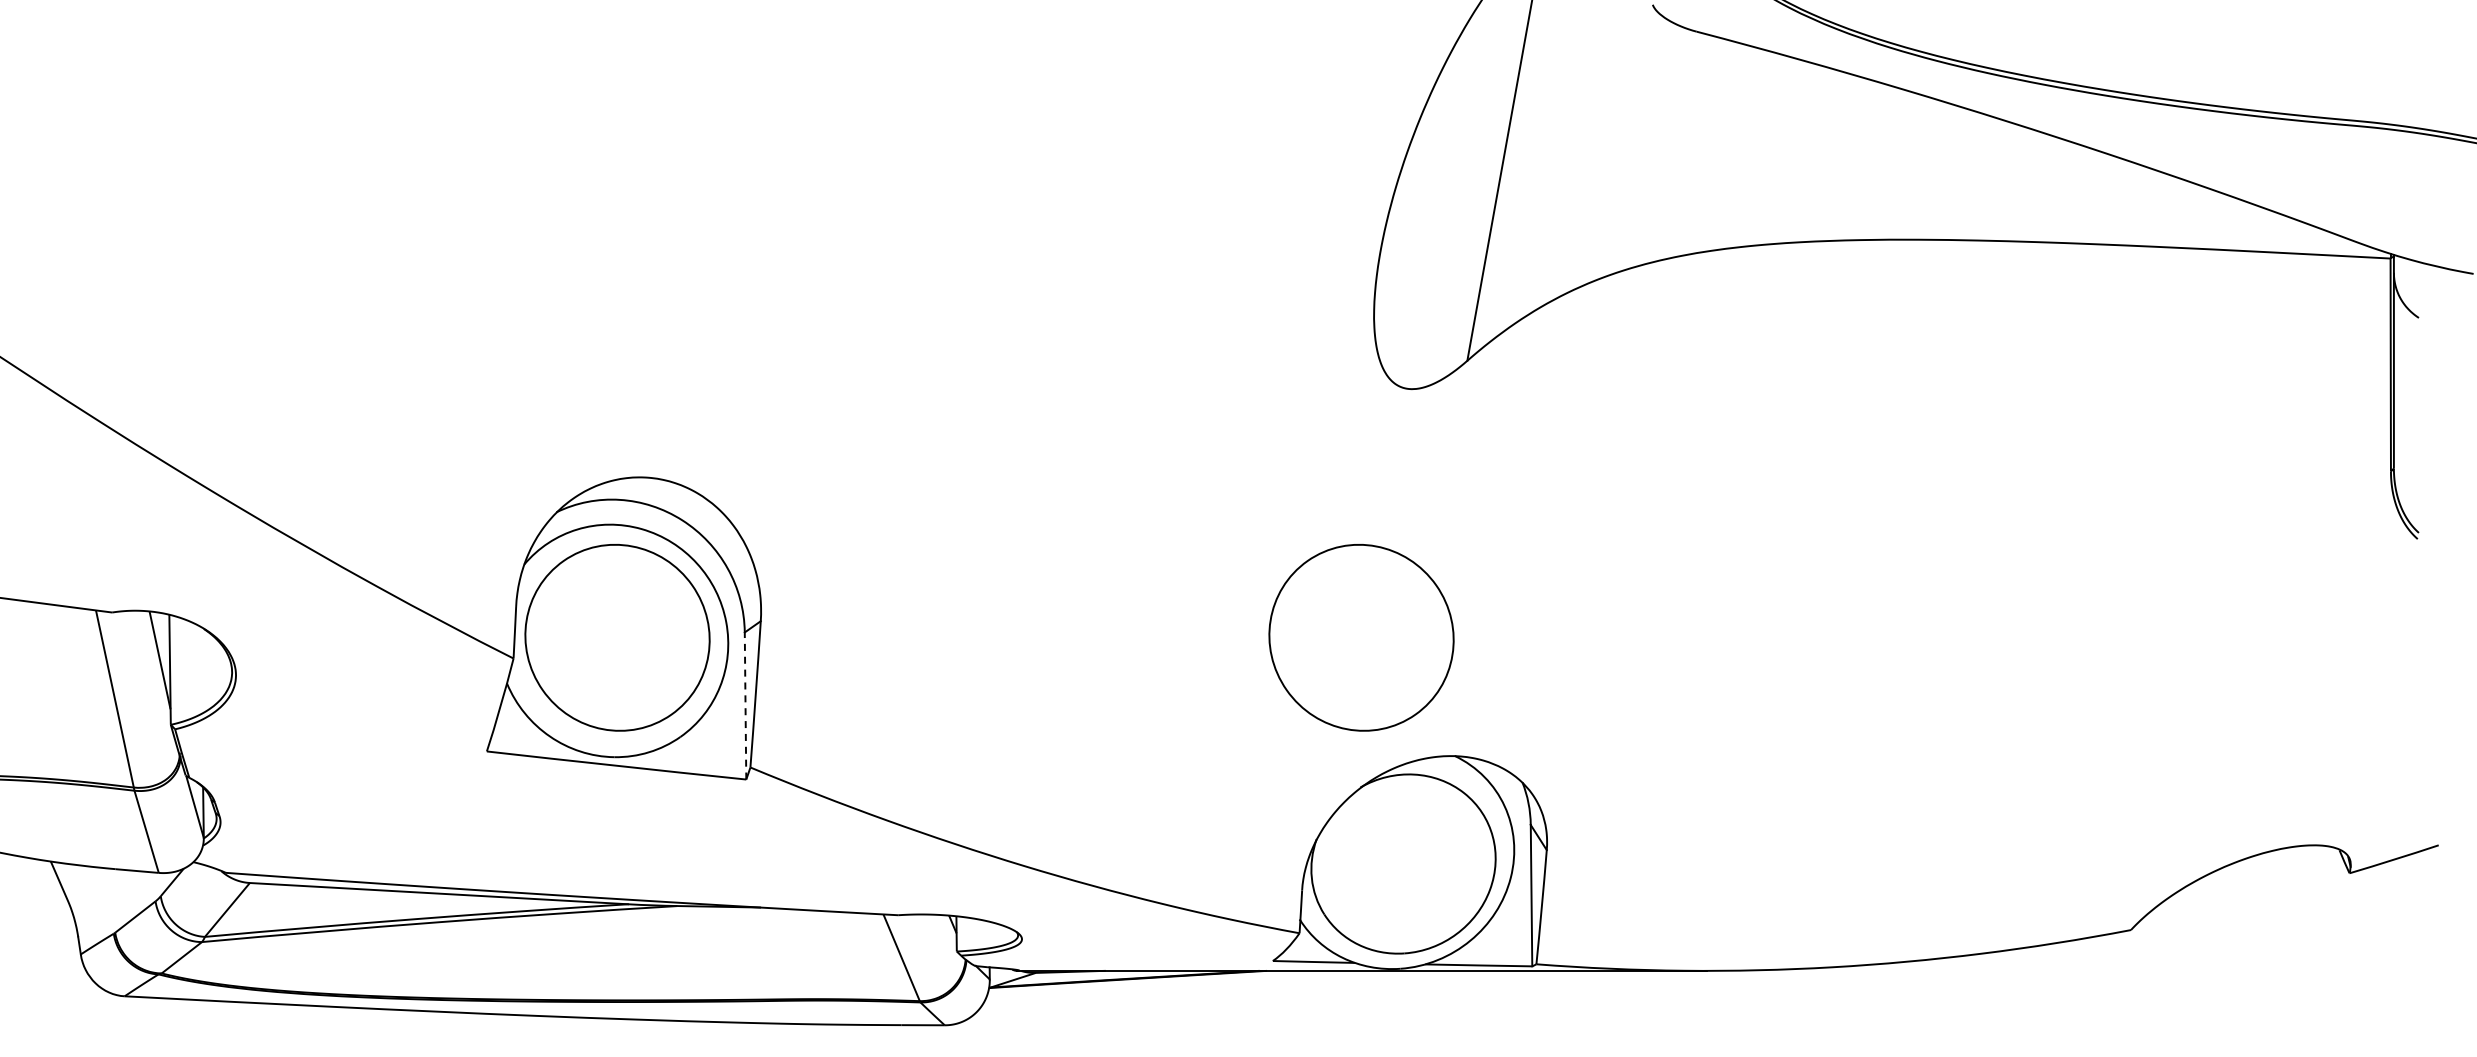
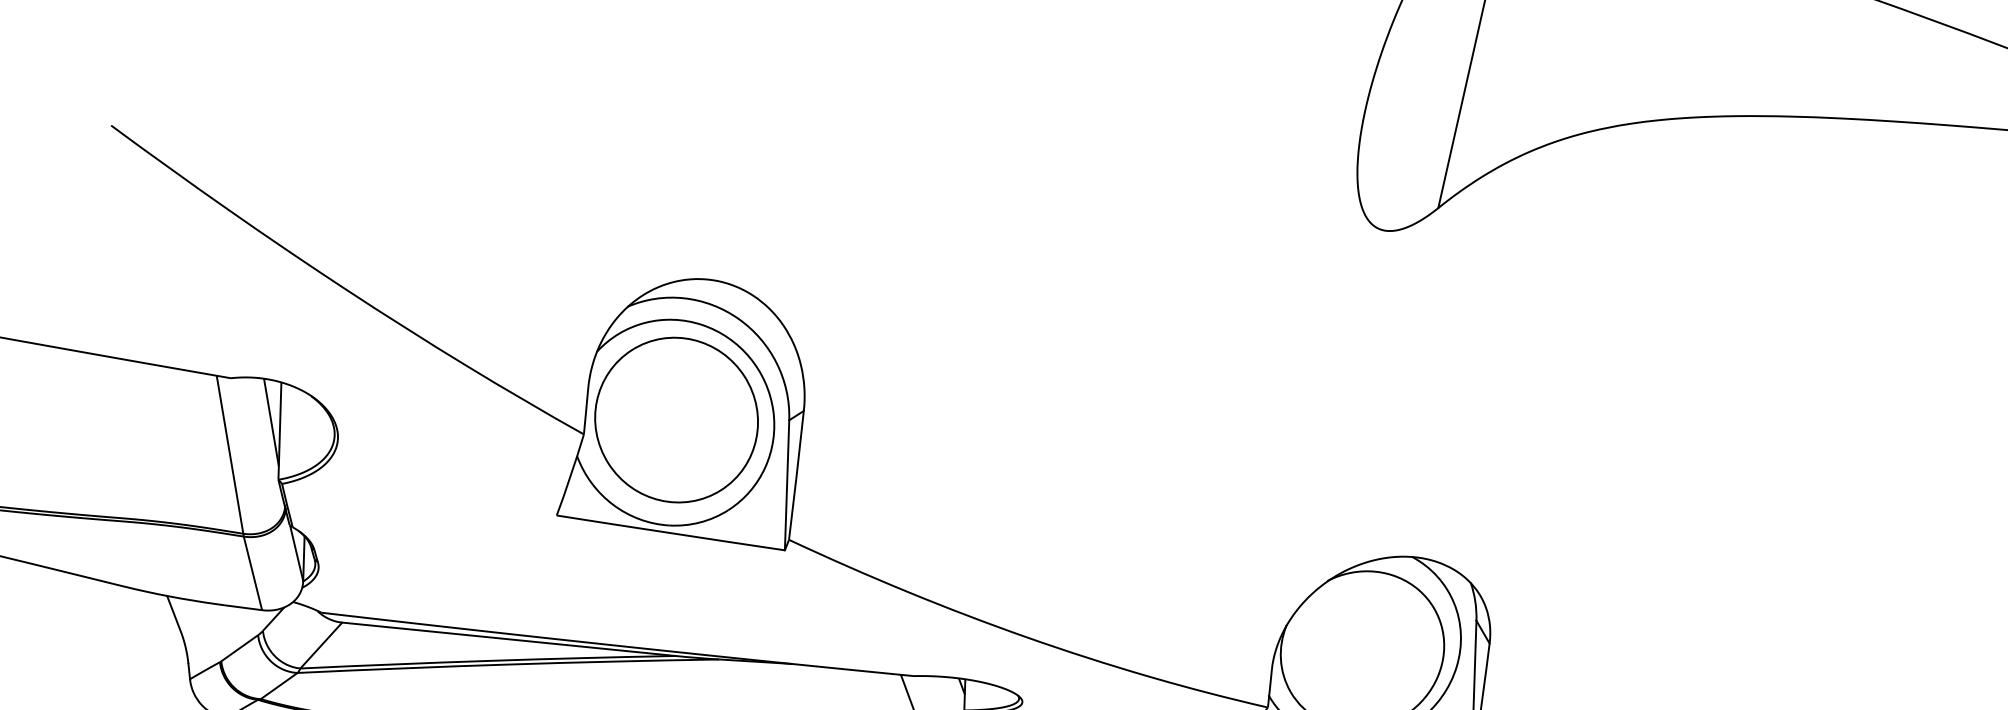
part: (1361, 637) -> (1334, 448), removed
line: (745, 706) -> (787, 485), dashed -> solid

